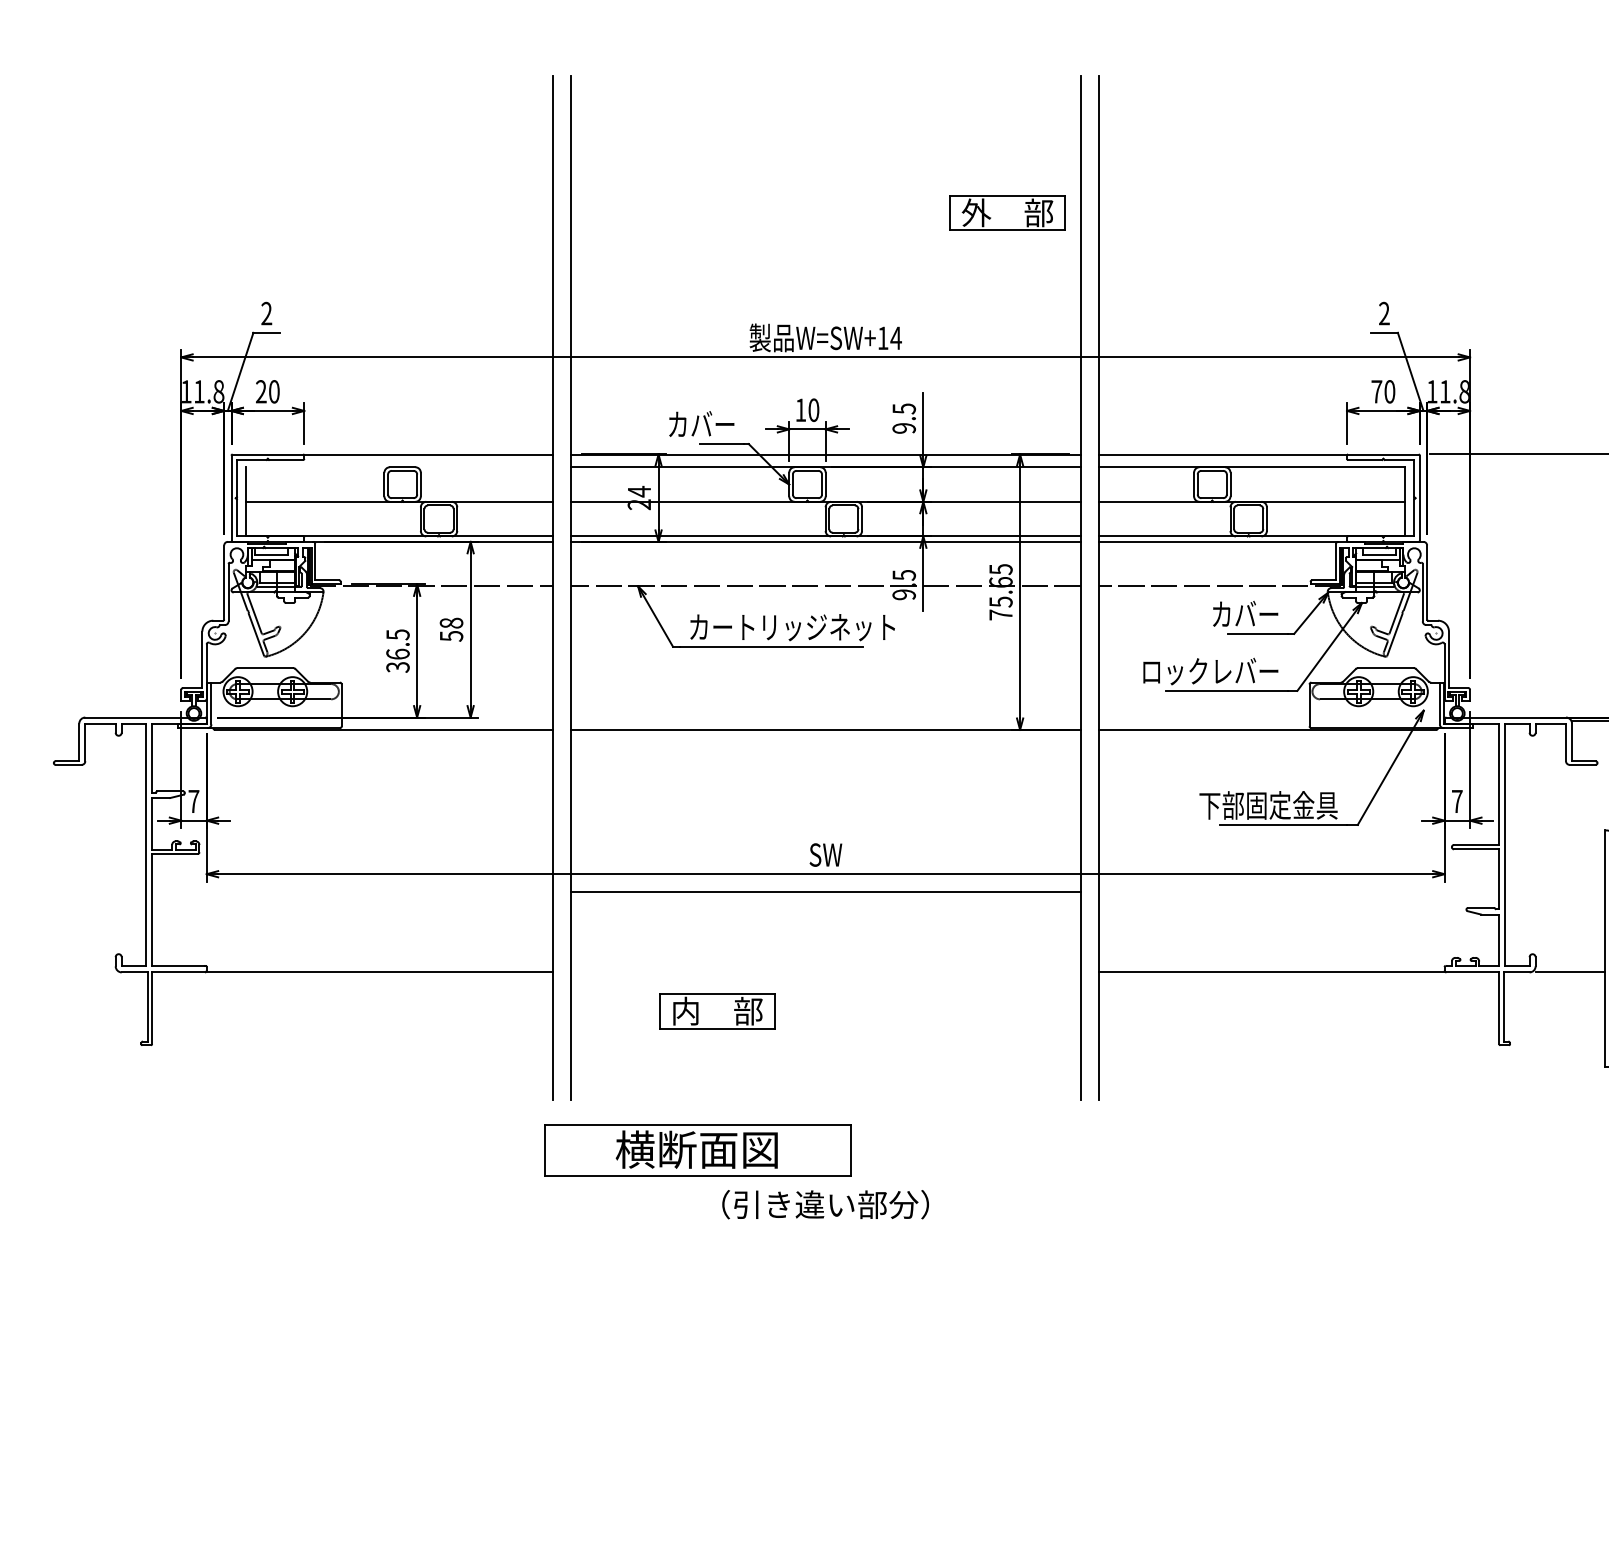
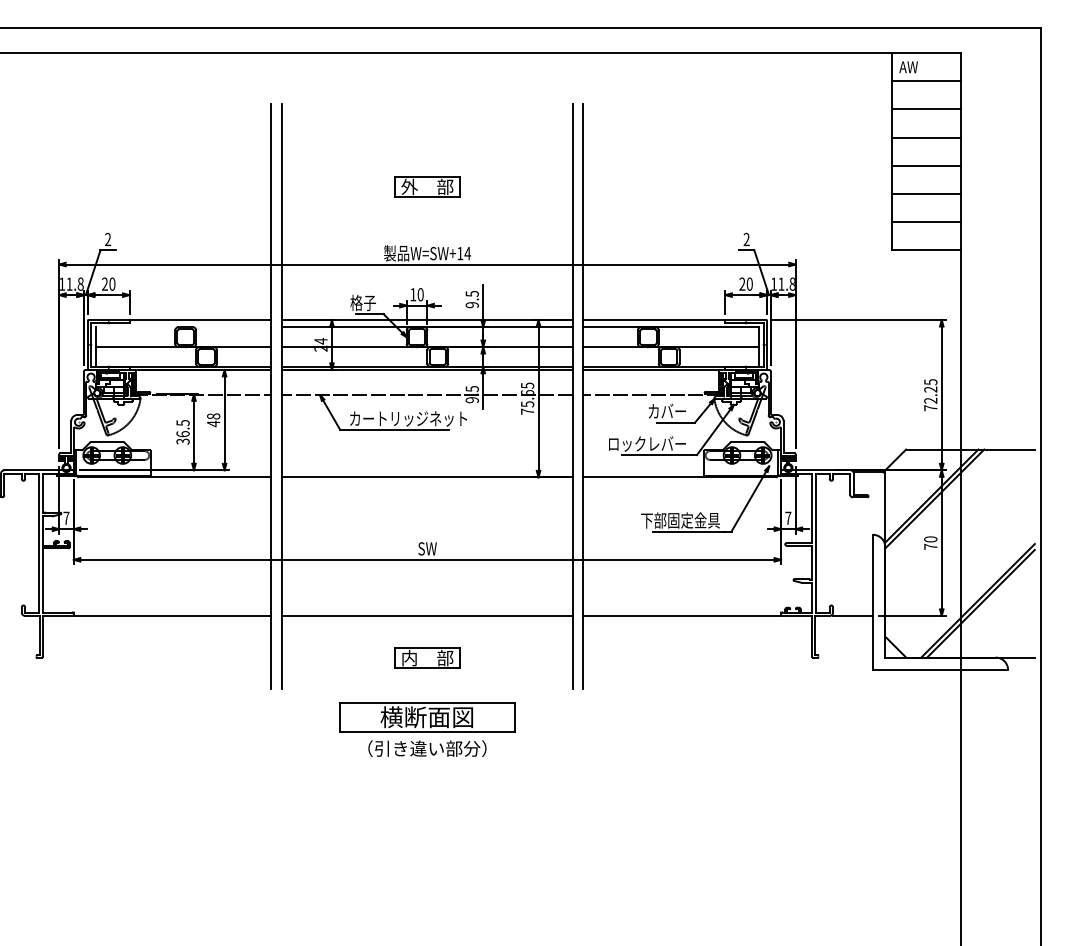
part: (1007, 212) -> (427, 186), moved
text: (1377, 390) -> (742, 283), 70 -> 20
text: (701, 423) -> (356, 302), カバー -> 格子
text: (451, 635) -> (213, 423), 58 -> 48
line: (825, 891) -> (427, 615), moved
part: (717, 1010) -> (427, 657), moved
part: (698, 1150) -> (427, 717), moved

